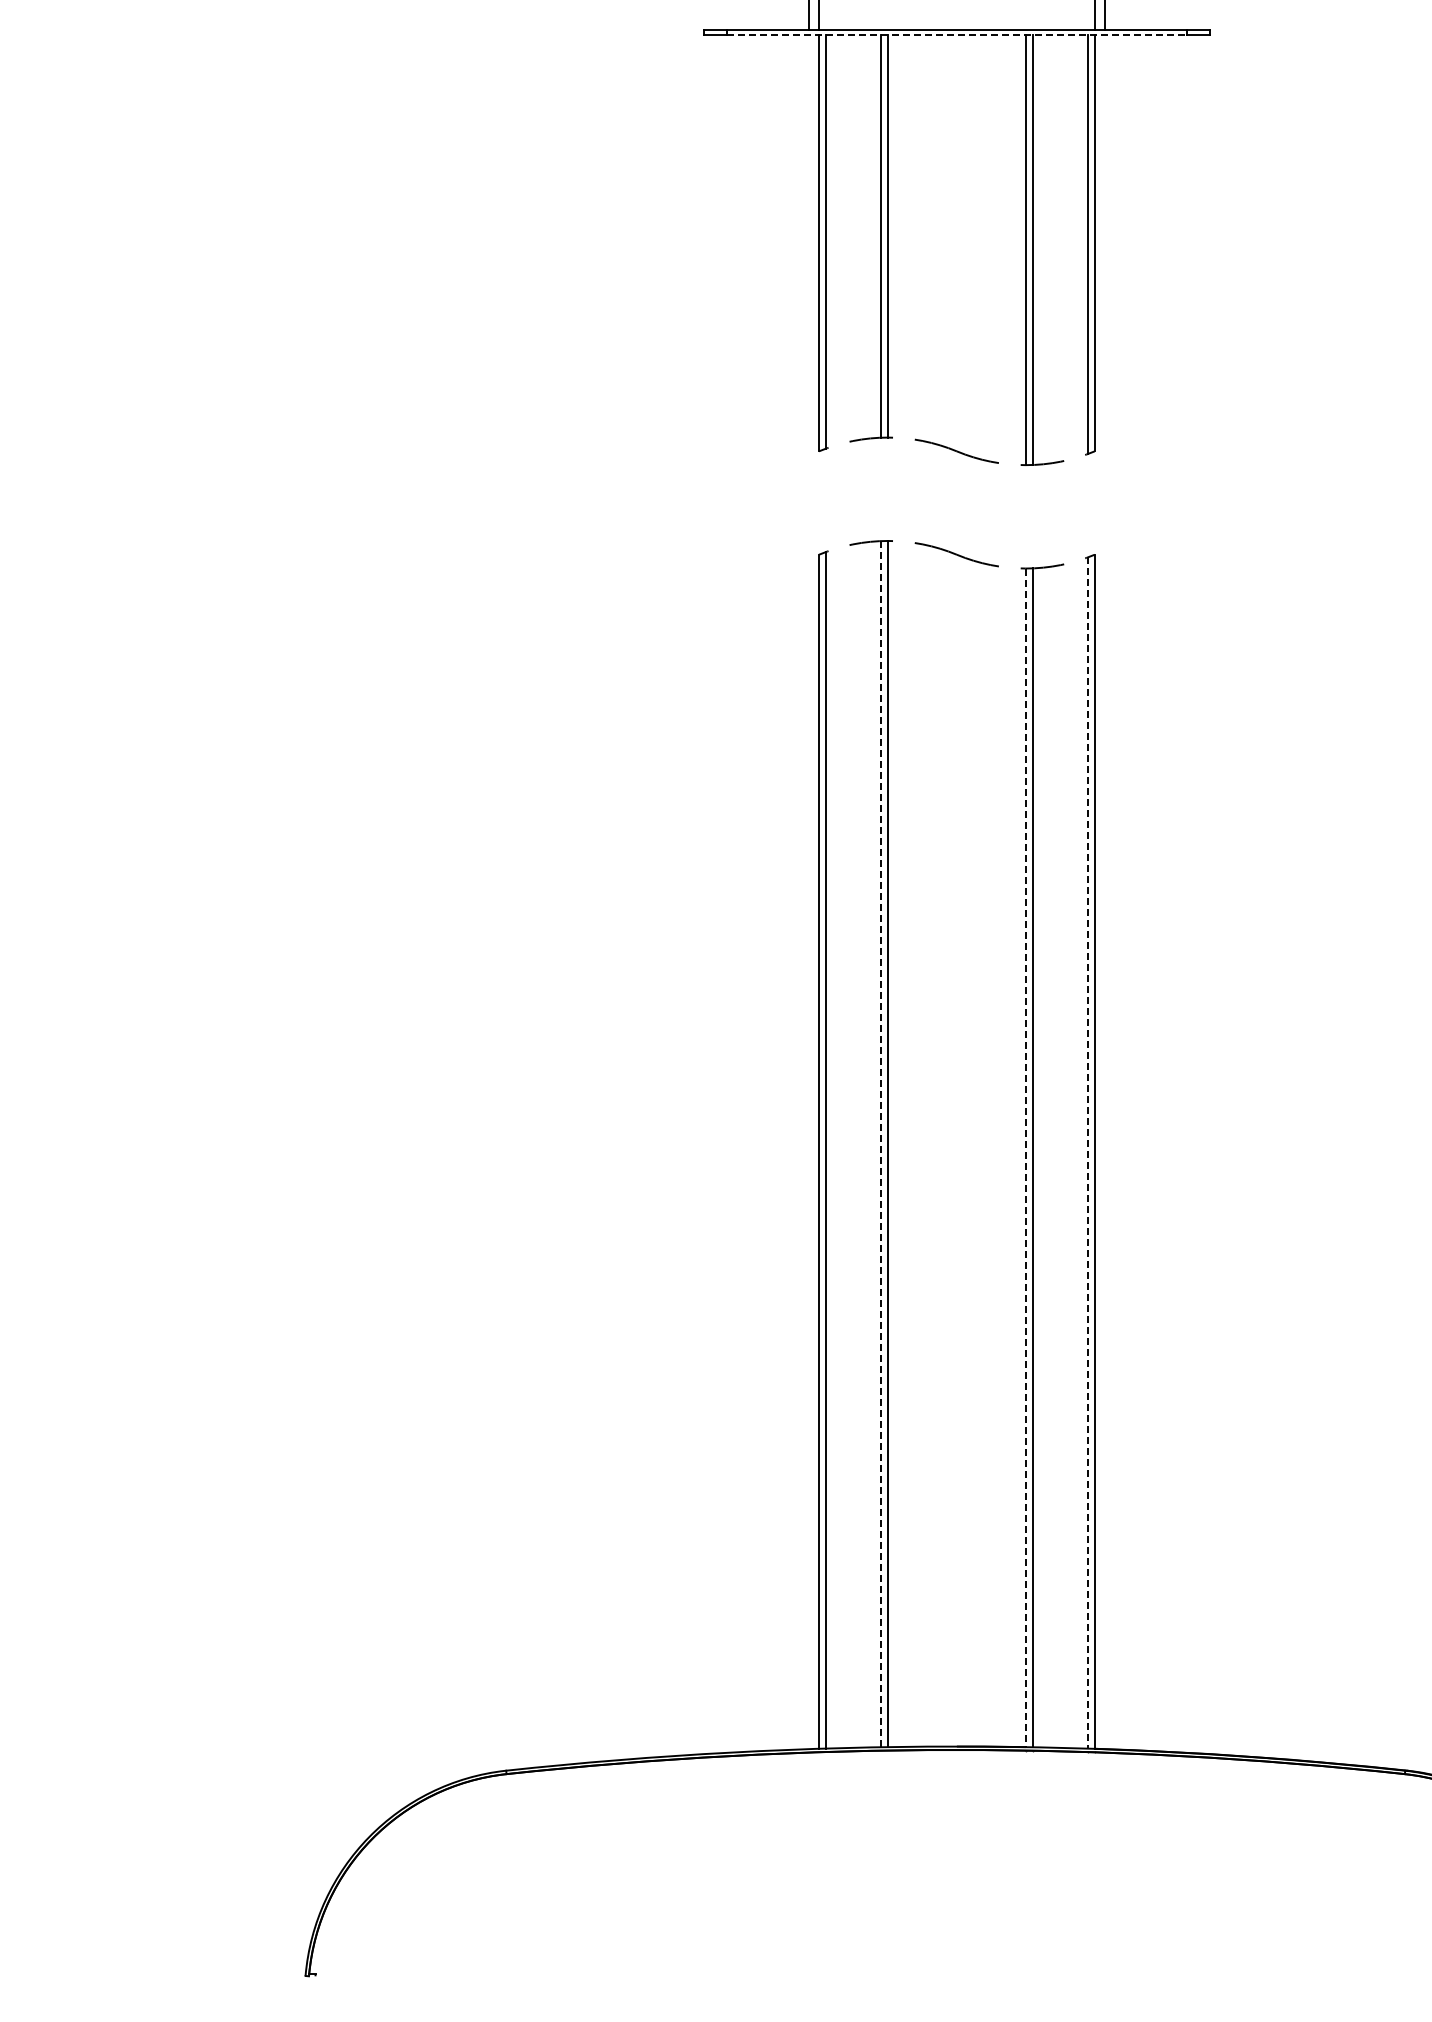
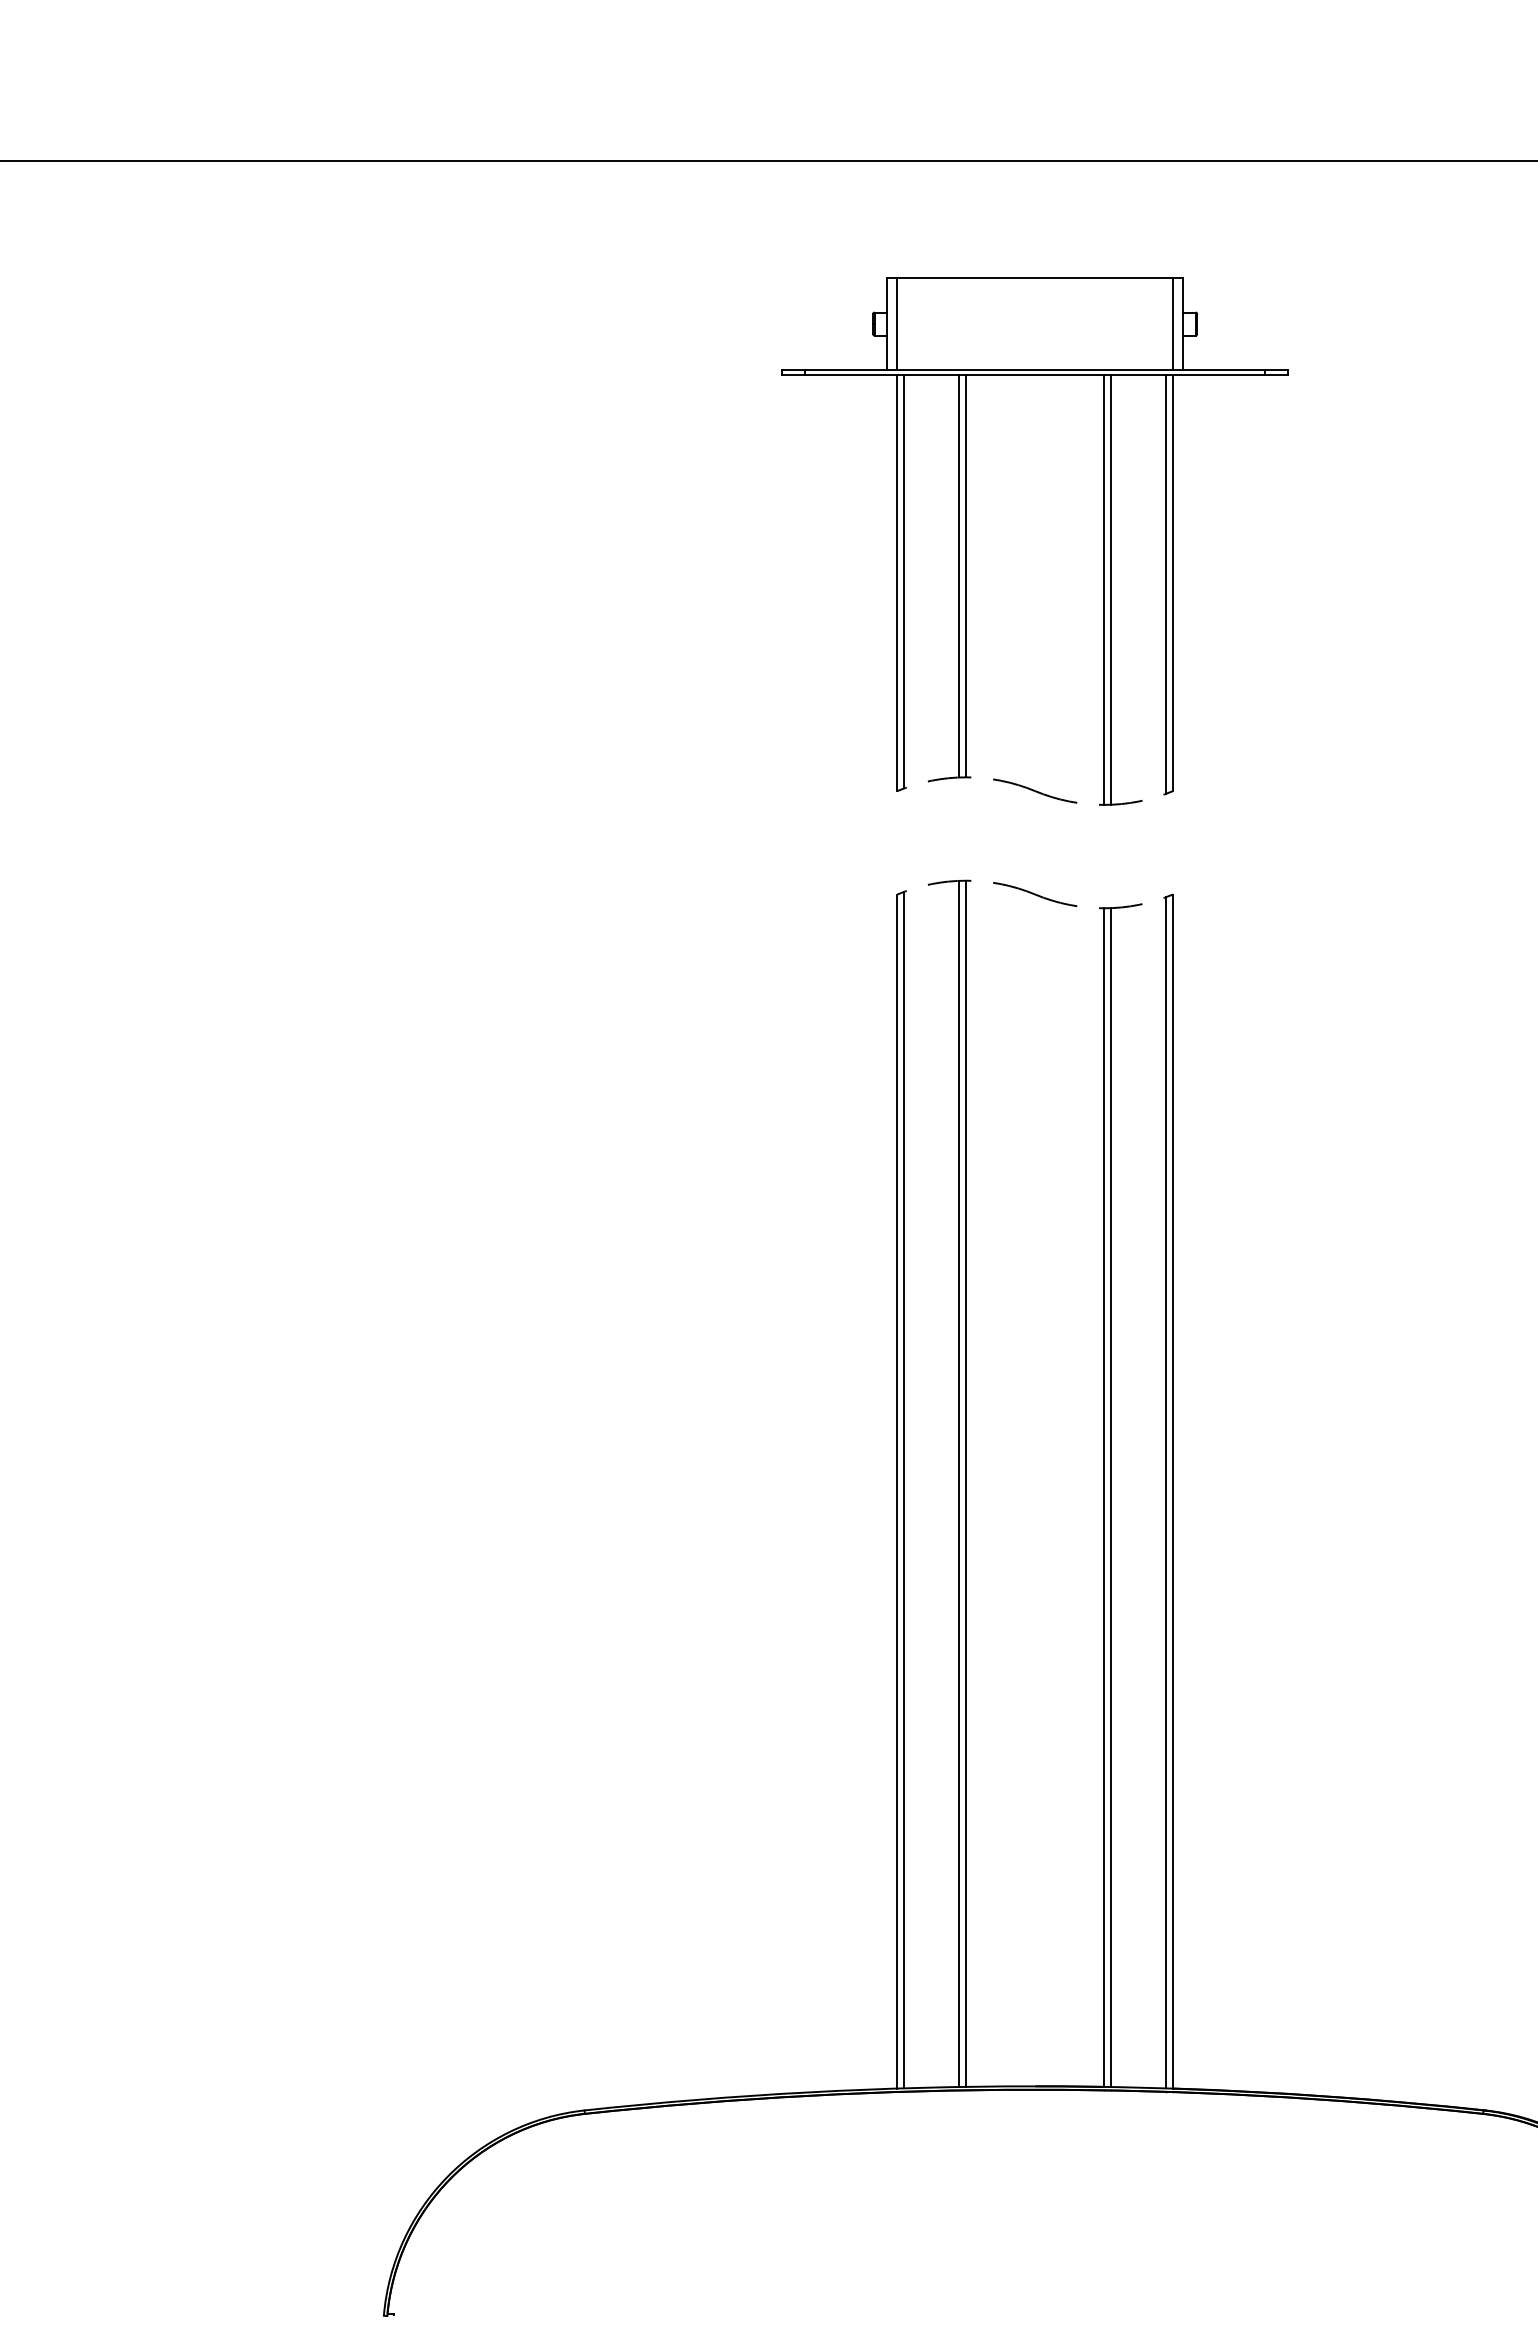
line: (957, 34) -> (1035, 374), dashed -> solid
line: (881, 1144) -> (959, 1484), dashed -> solid
line: (1088, 1152) -> (1166, 1492), dashed -> solid
line: (1026, 1158) -> (1104, 1498), dashed -> solid

